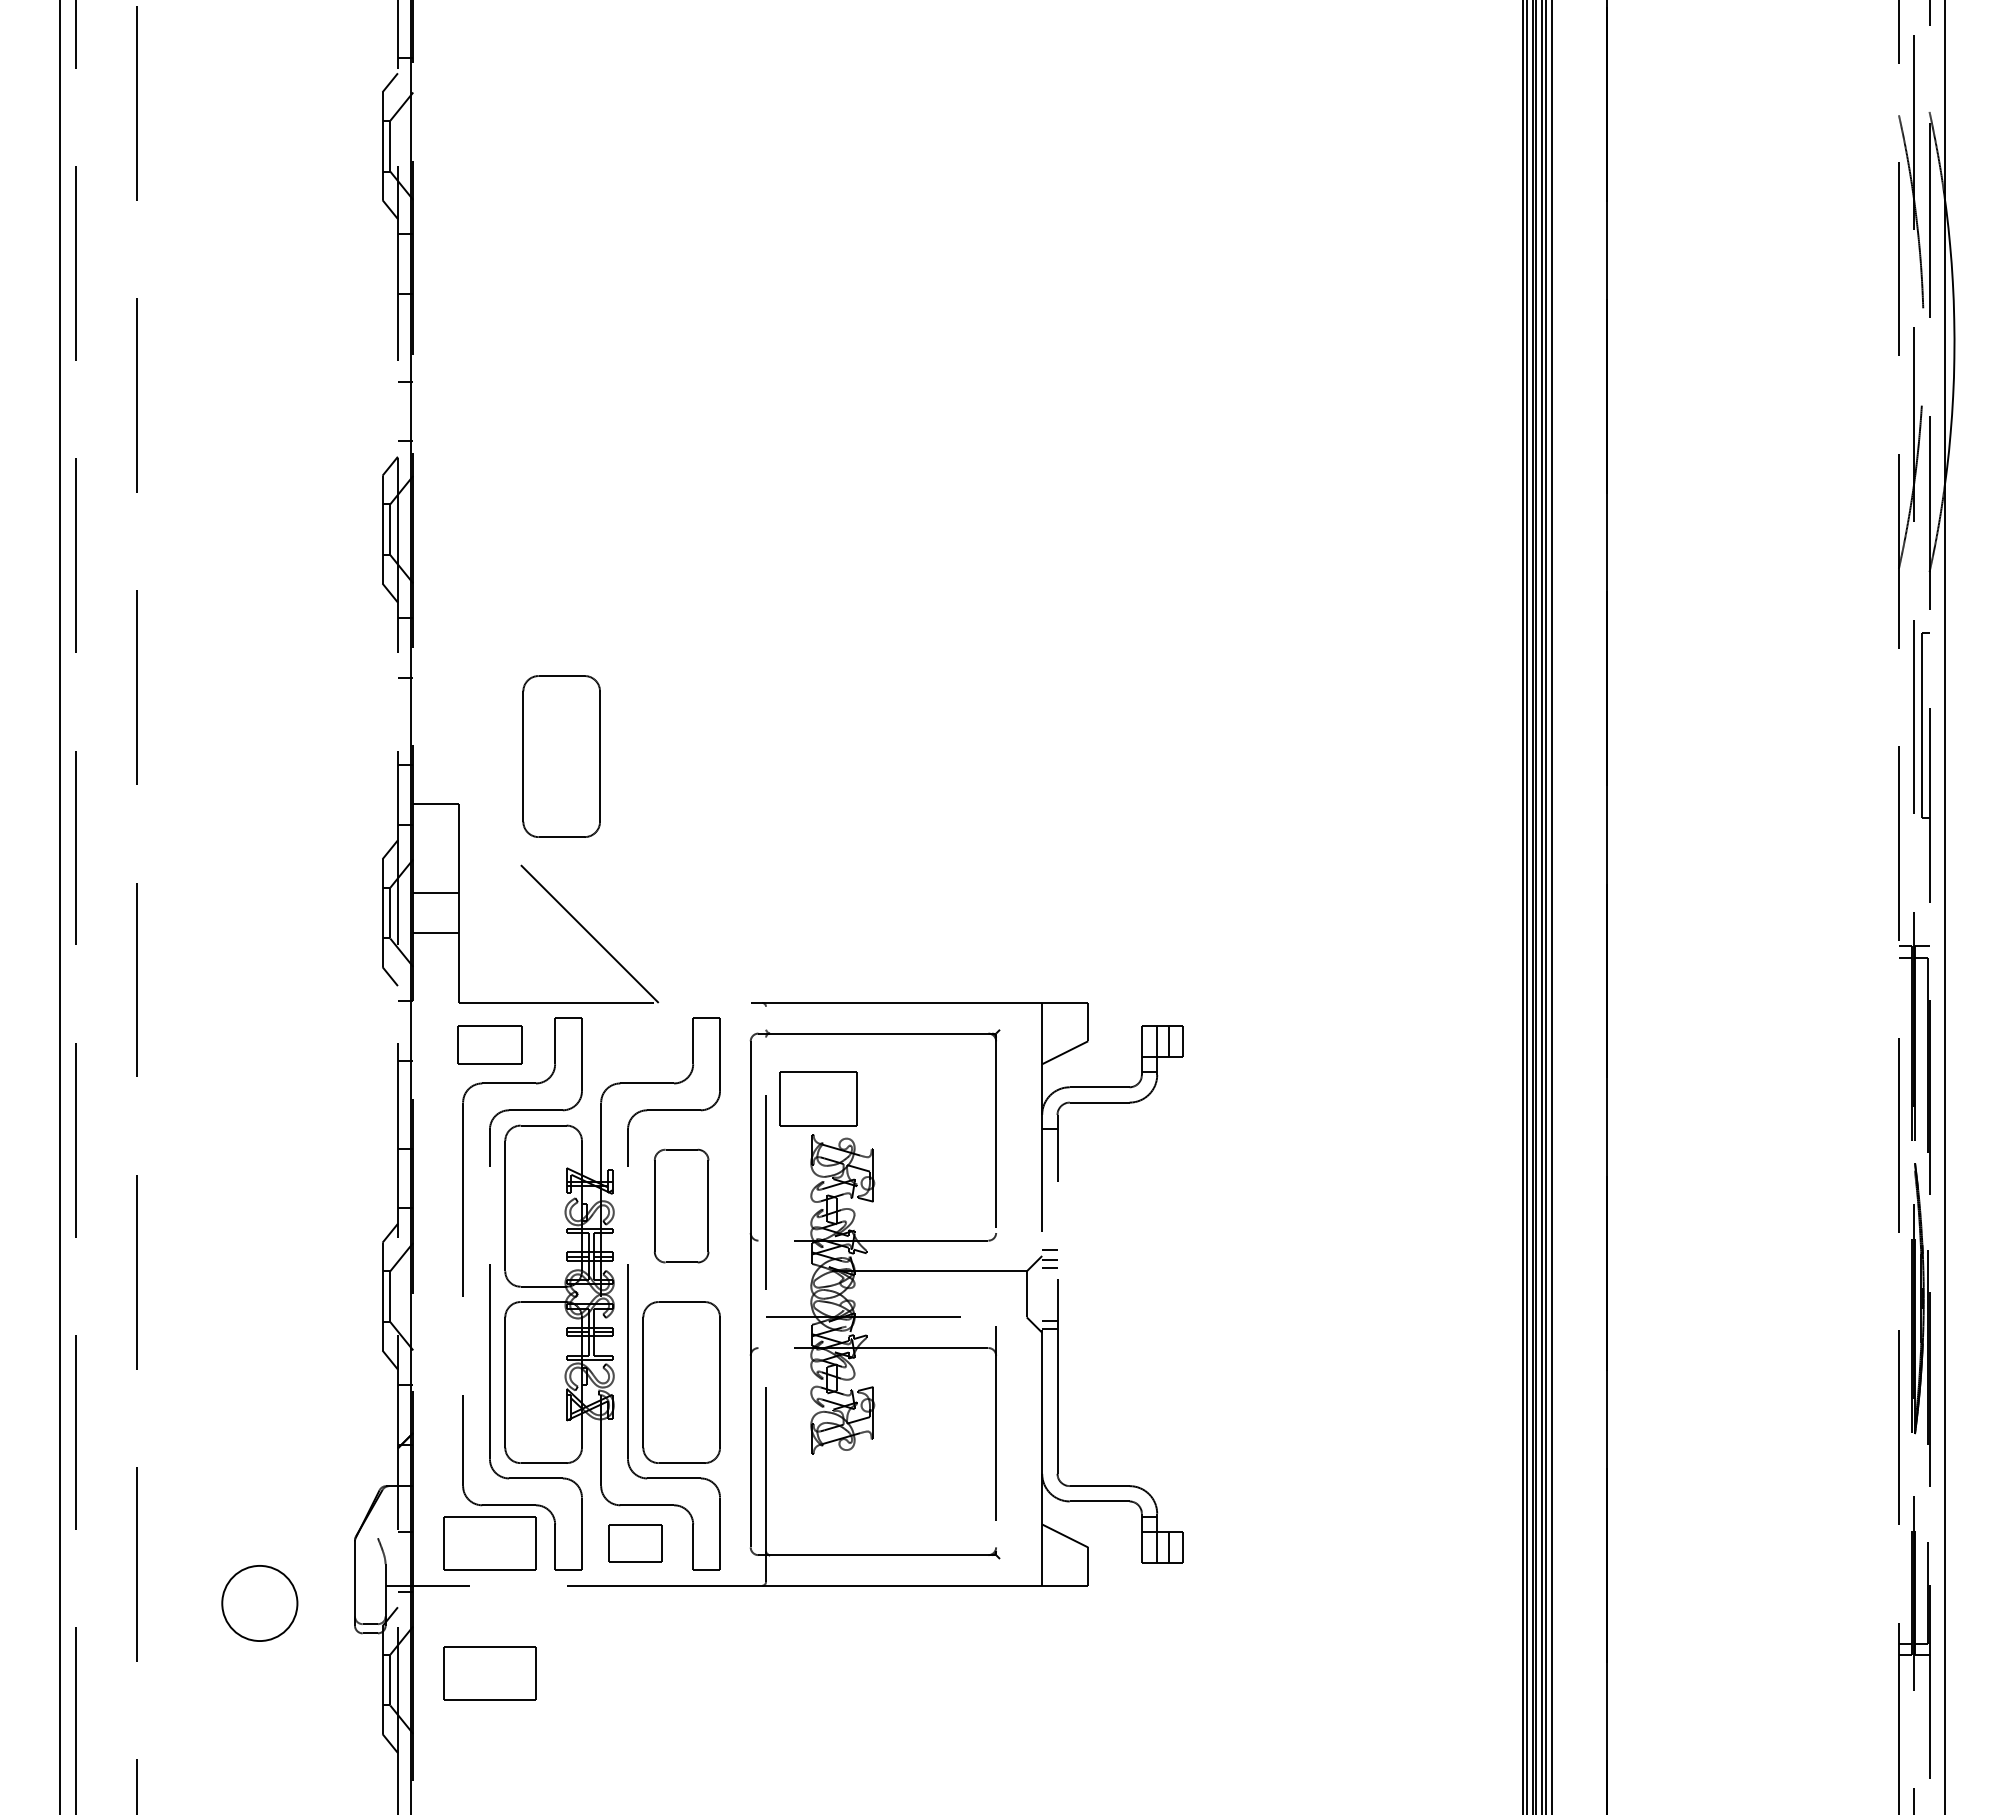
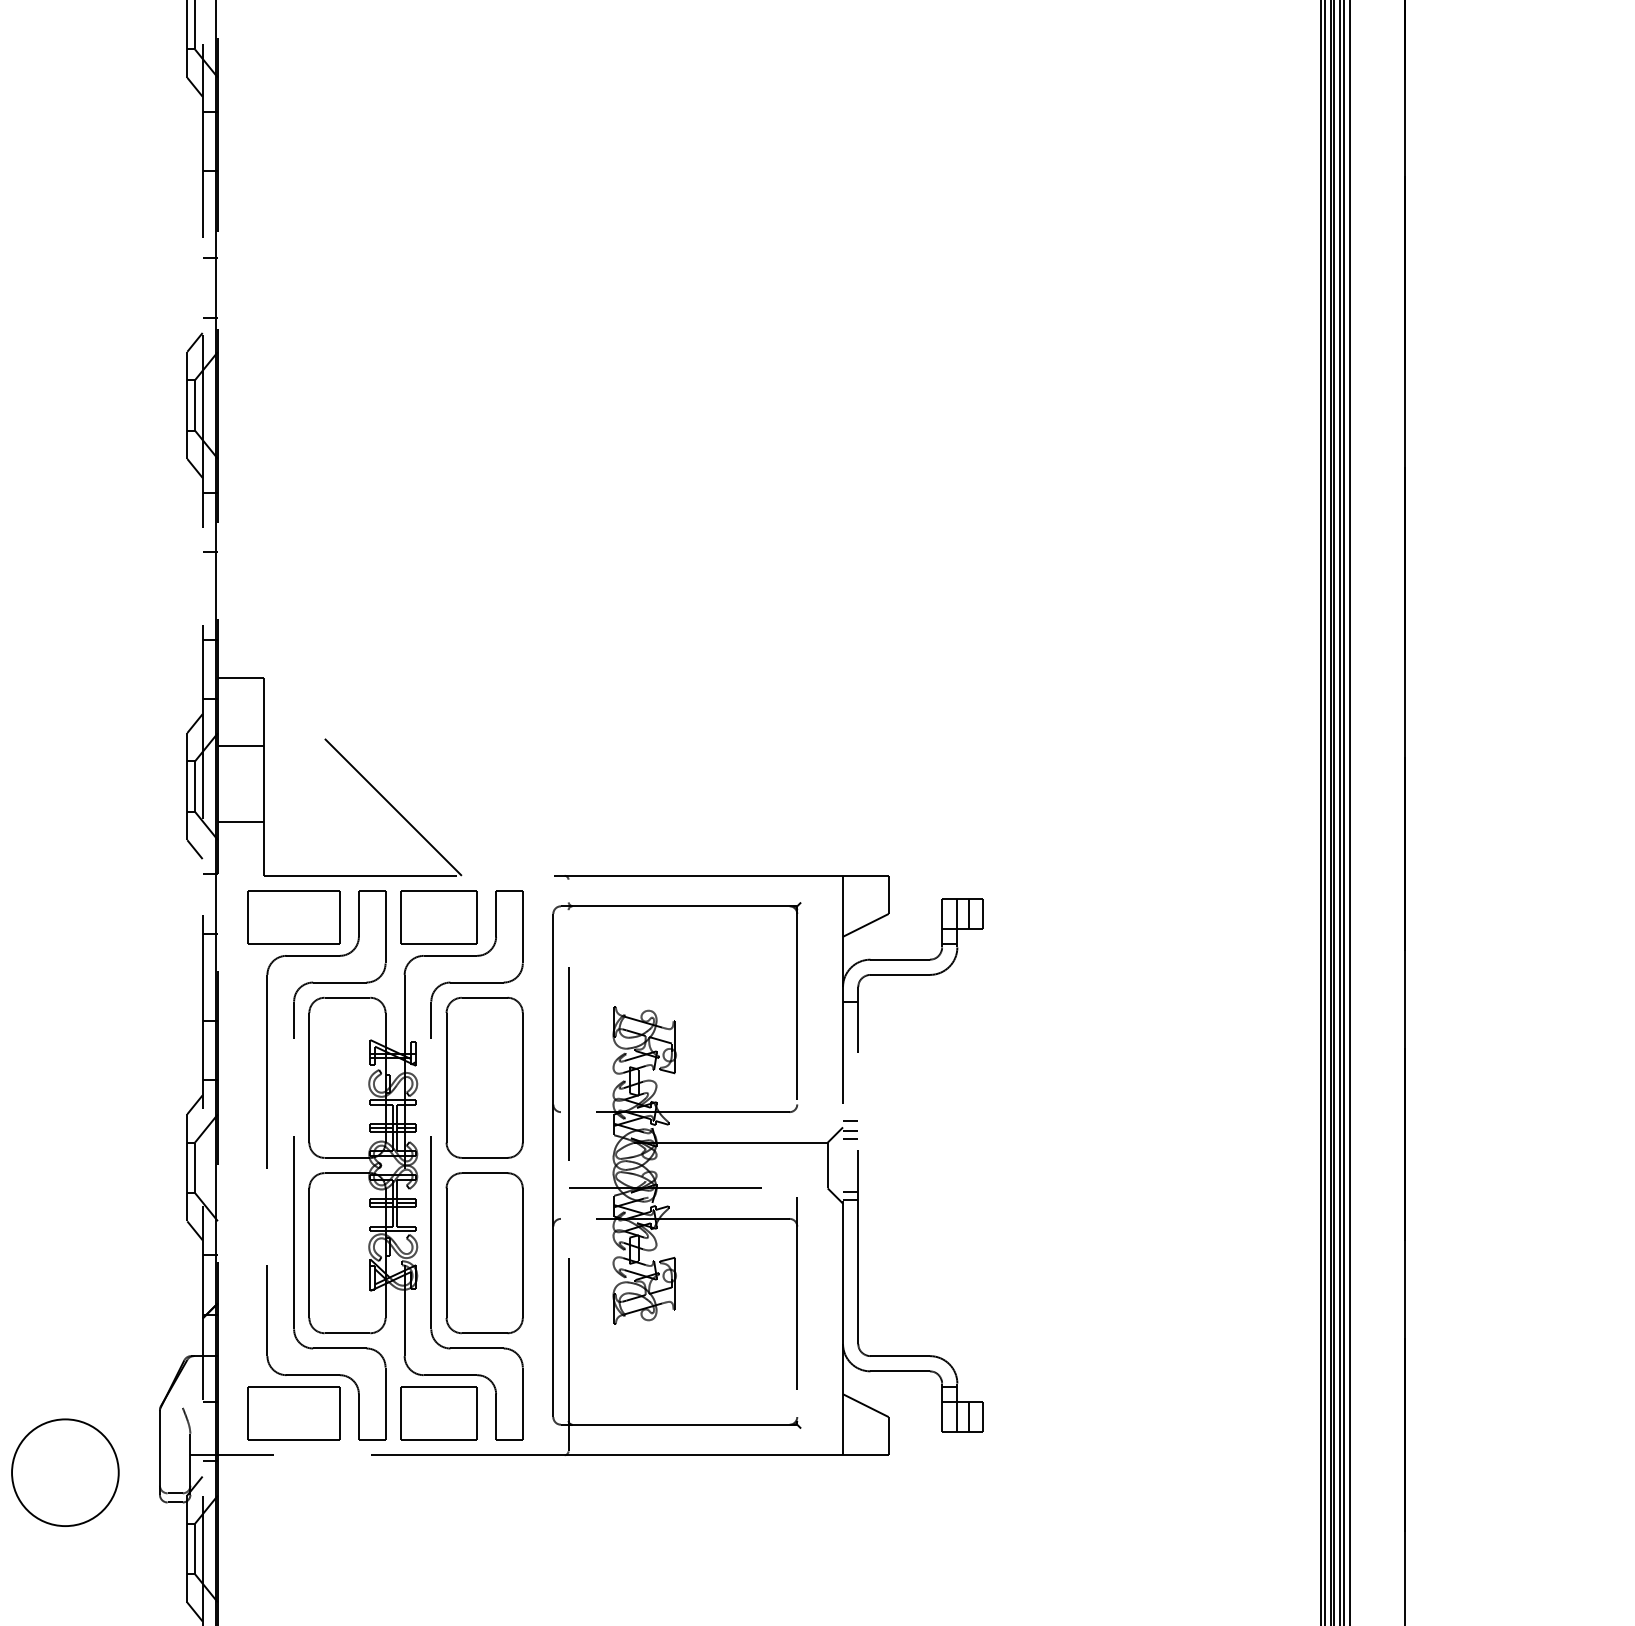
part: (561, 756) -> (365, 630), removed
line: (436, 893) -> (240, 822), moved
line: (436, 932) -> (240, 746), moved
part: (489, 1044) -> (293, 917), size x1.43
part: (818, 1098) -> (438, 917), moved
part: (681, 1205) -> (484, 1077), size x1.43
part: (635, 1543) -> (438, 1413), size x1.43
circle: (259, 1603) -> (65, 1472), size x1.43
part: (489, 1673) -> (293, 1542), removed

